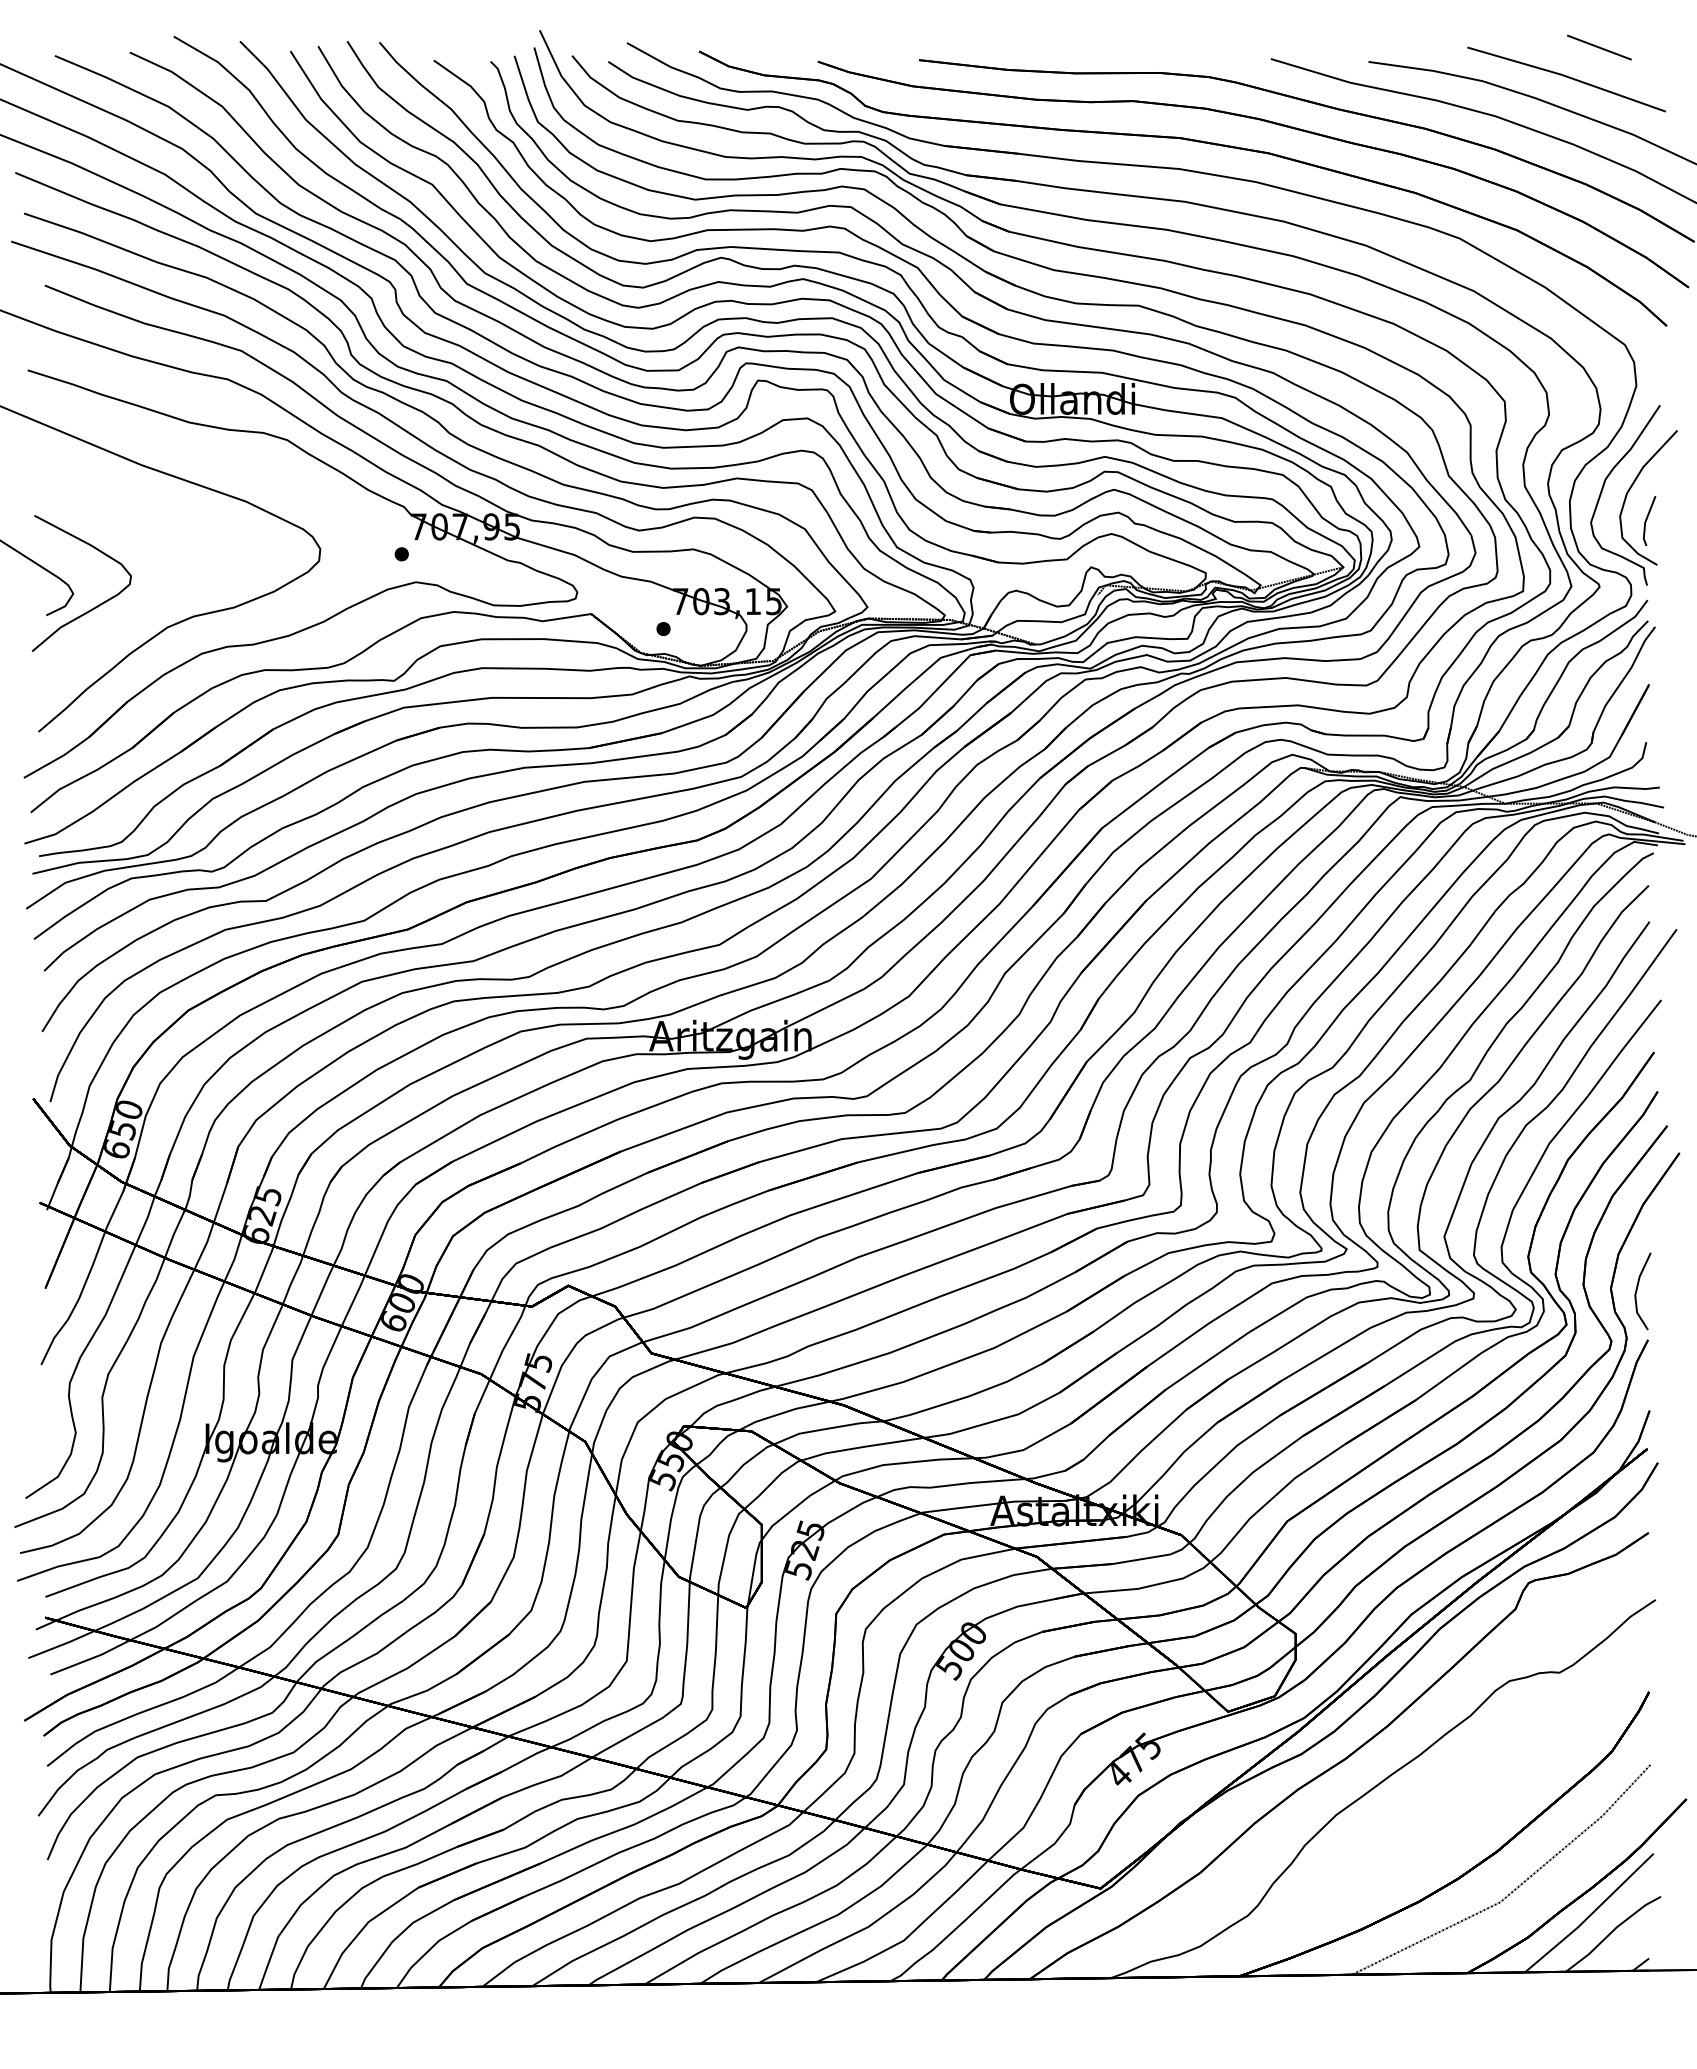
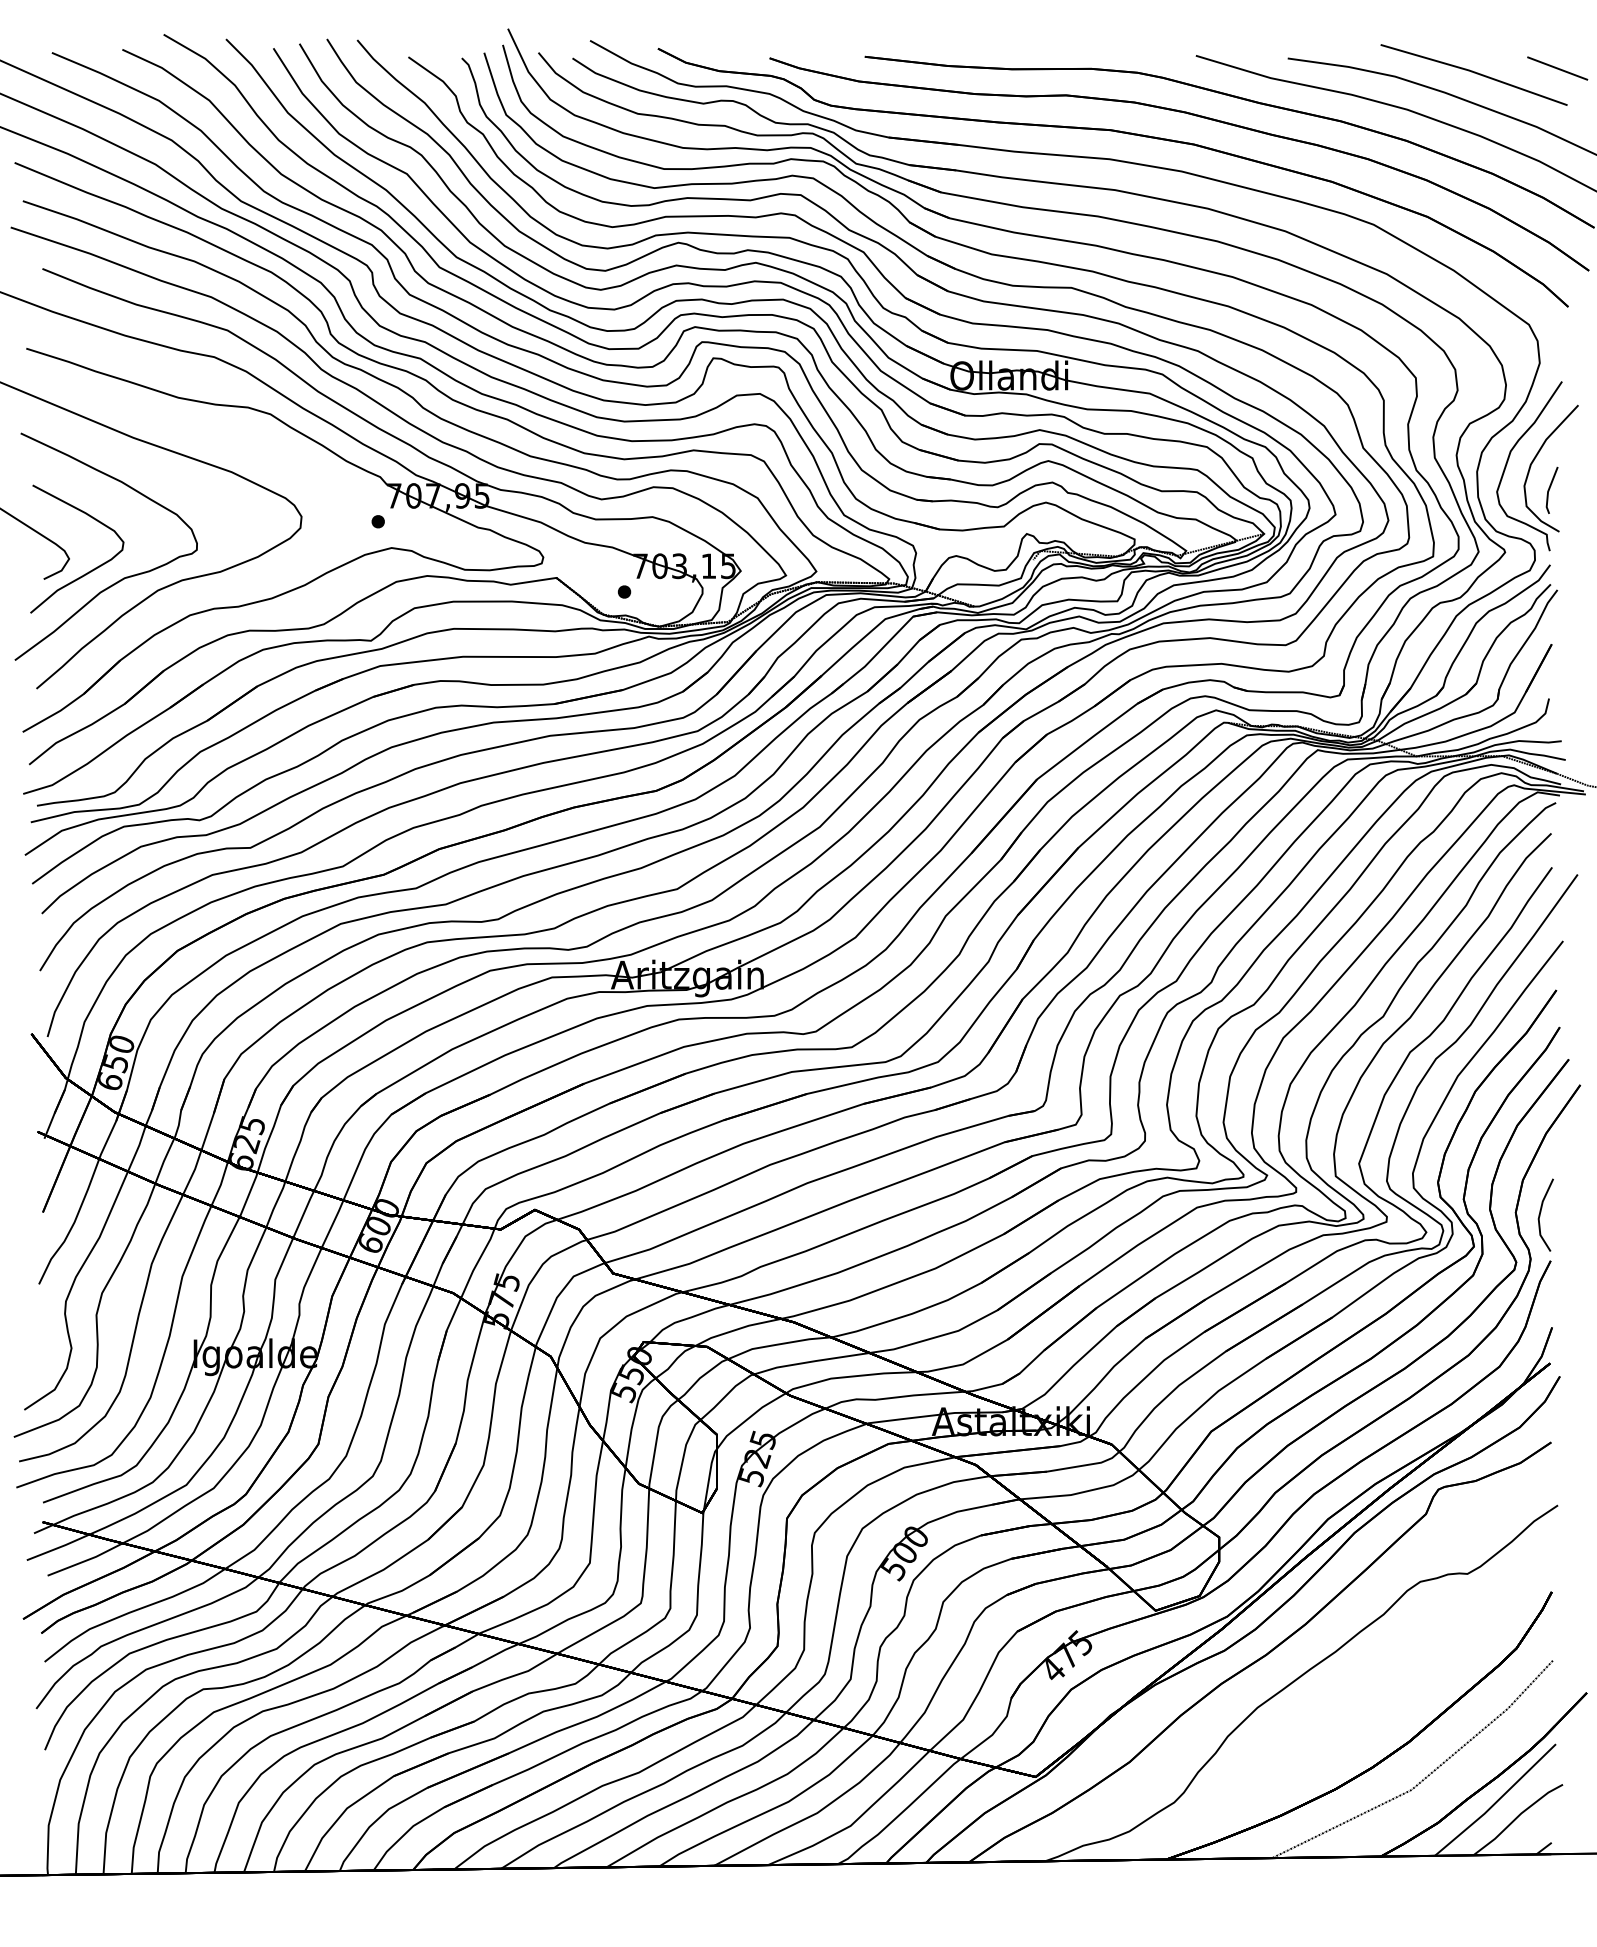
line: (1599, 47) -> (1557, 68), moved
curve: (129, 614) -> (122, 578), added

